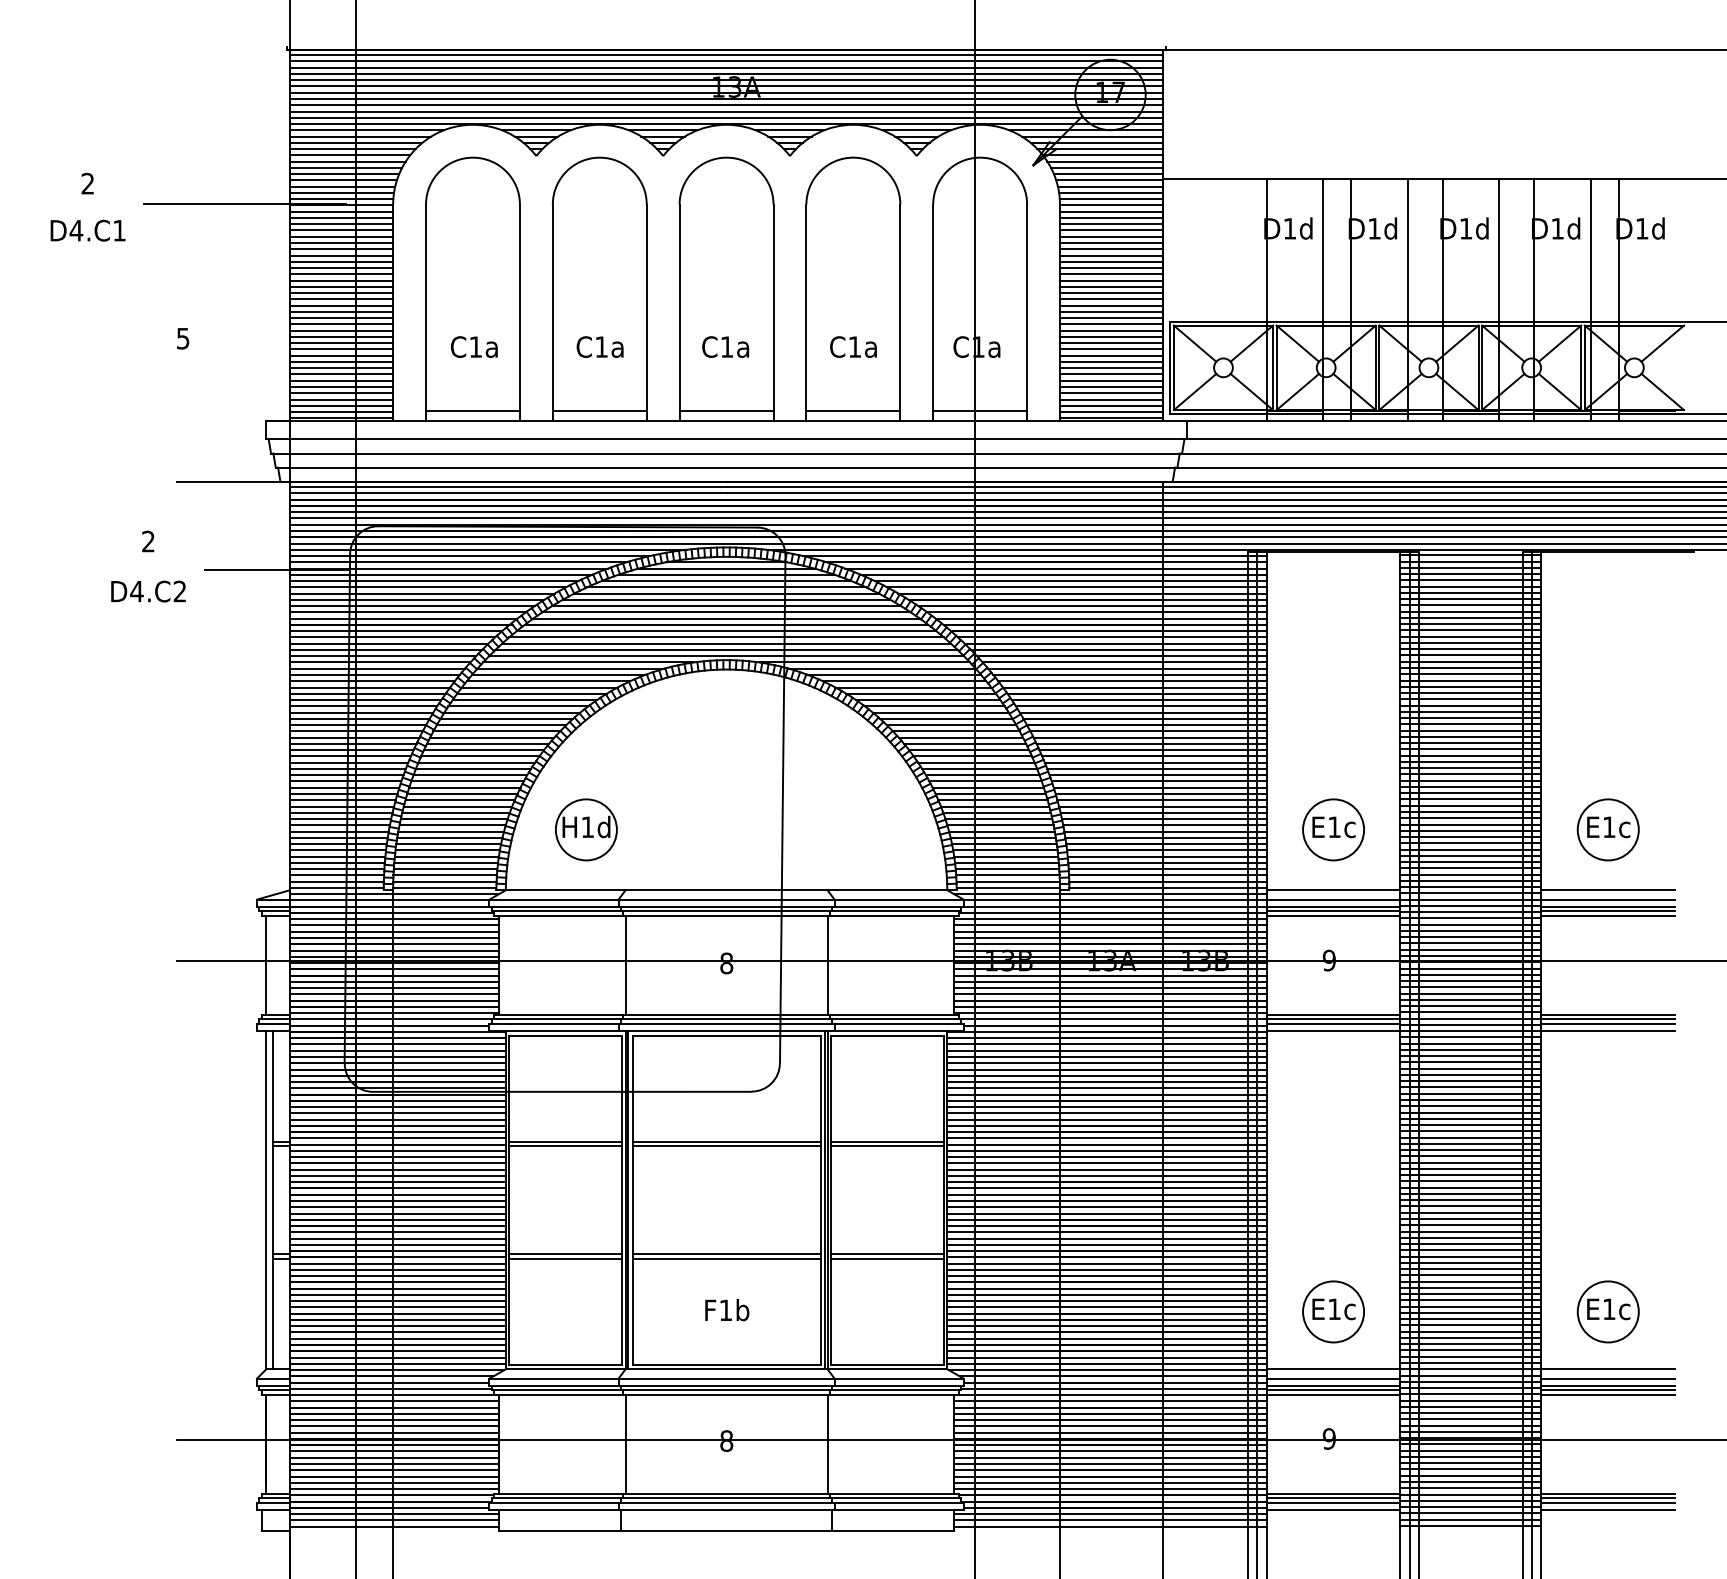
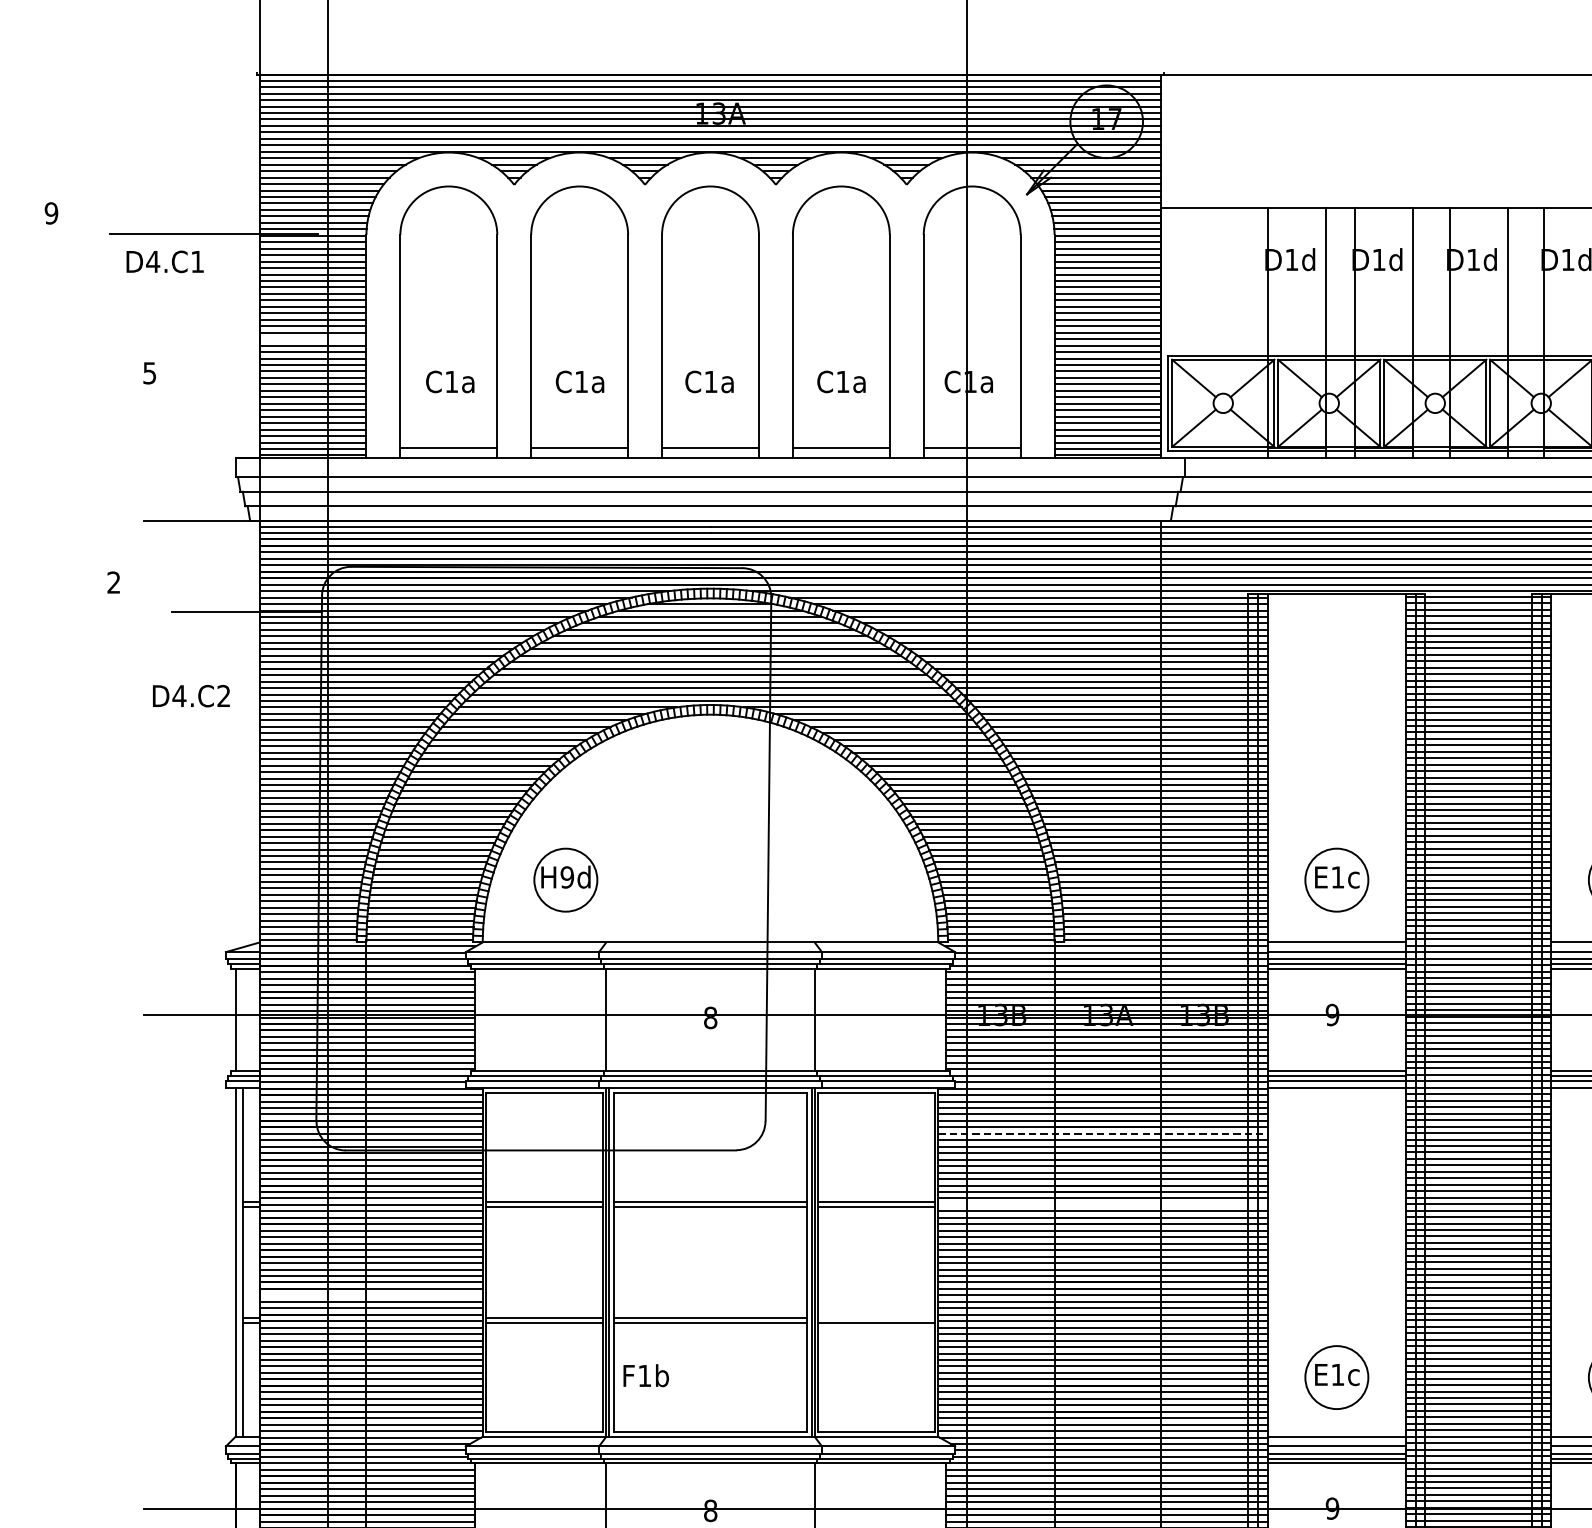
text: (87, 183) -> (51, 213), 2 -> 9
text: (87, 230) -> (164, 261), moved
line: (341, 305) -> (313, 339), removed
text: (148, 591) -> (191, 696), moved
text: (587, 827) -> (567, 877), H1d -> H9d
line: (1106, 1075) -> (1102, 1133), solid -> dashed
line: (1106, 1144) -> (1102, 1204), removed
line: (397, 1232) -> (370, 1295), removed
line: (887, 1254) -> (876, 1318), removed
text: (727, 1310) -> (646, 1376), moved

